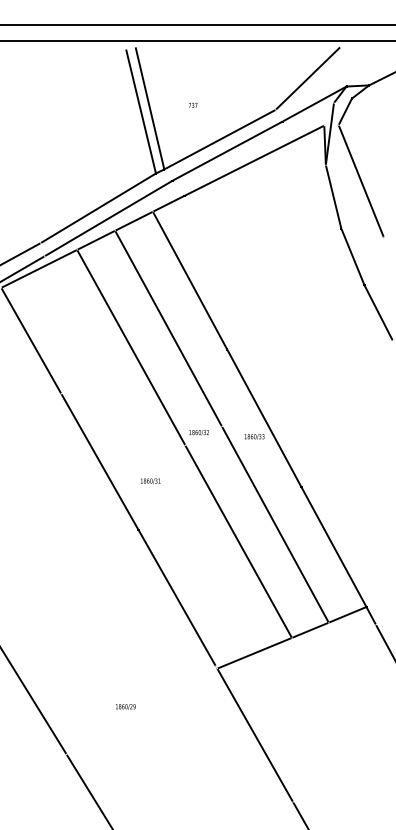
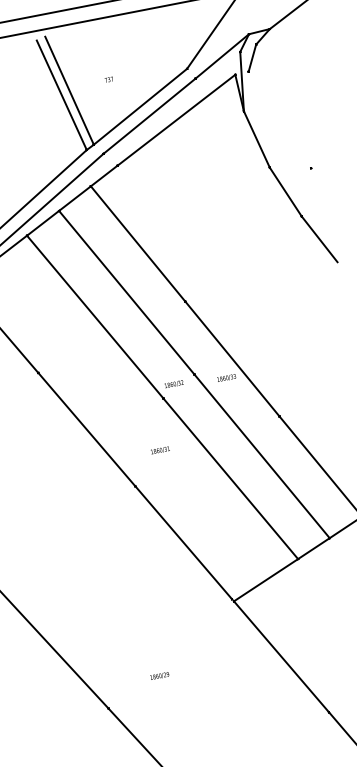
line: (361, 180) -> (280, 119), removed
text: (150, 480) -> (160, 449), moved
text: (125, 706) -> (159, 675), moved

